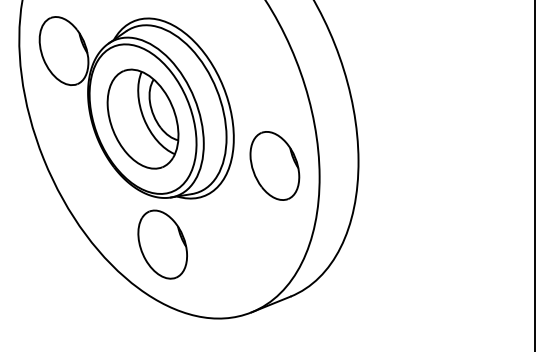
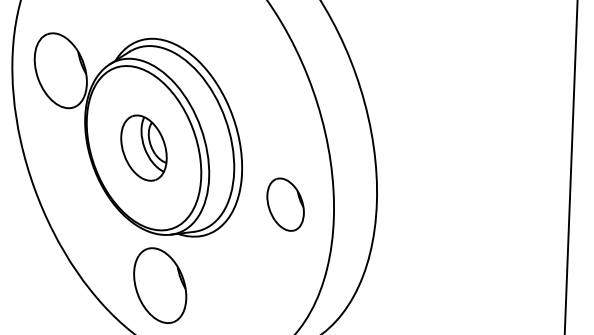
part: (142, 118) -> (143, 147), size x0.6
part: (274, 165) -> (285, 204), size x0.7

